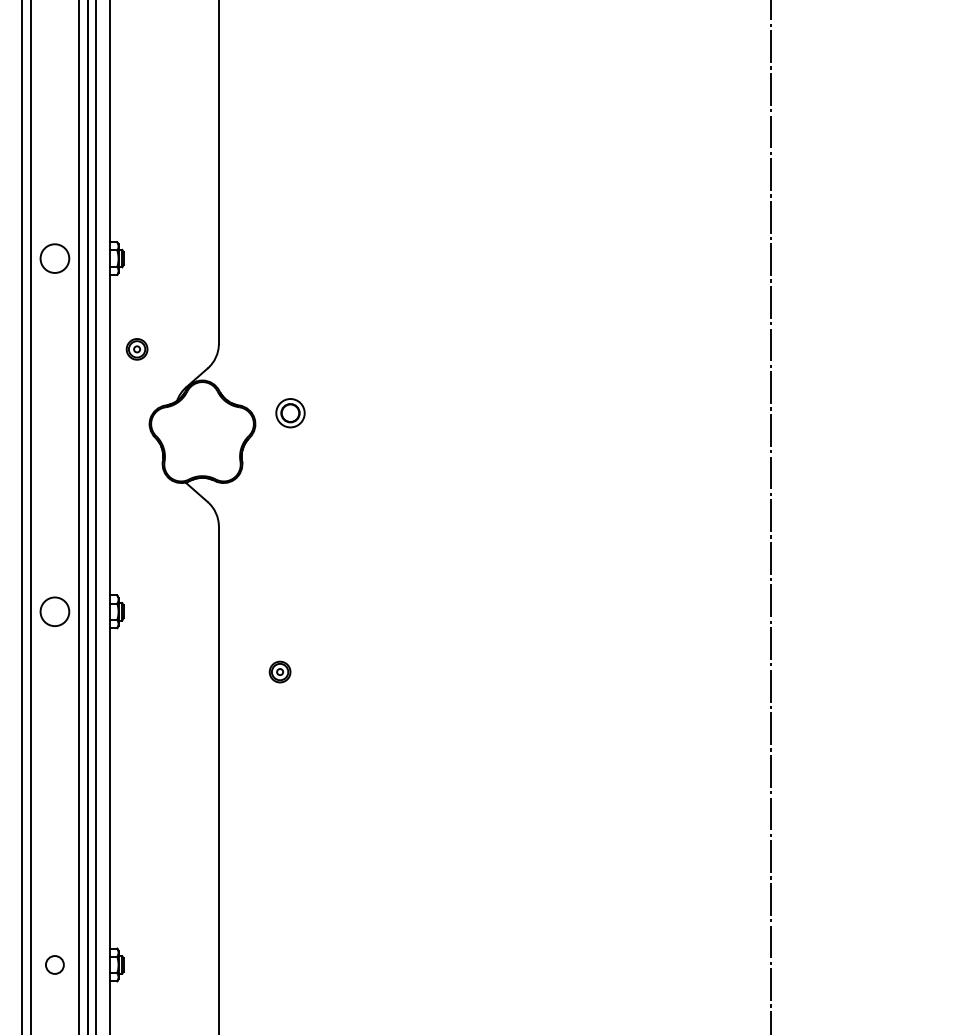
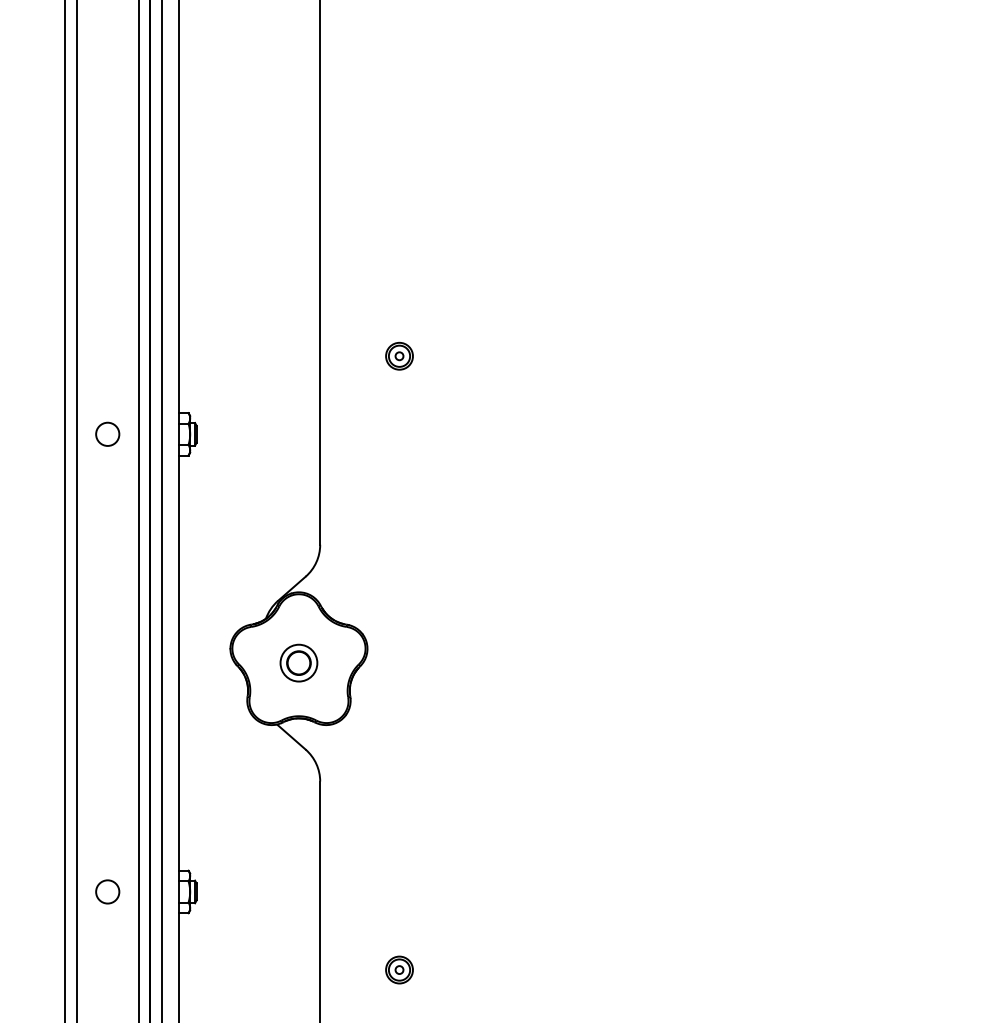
circle: (54, 258) -> (107, 434), size x0.62
part: (136, 349) -> (398, 356), moved
part: (290, 413) -> (298, 663), moved
circle: (54, 611) -> (107, 891), size x0.62

